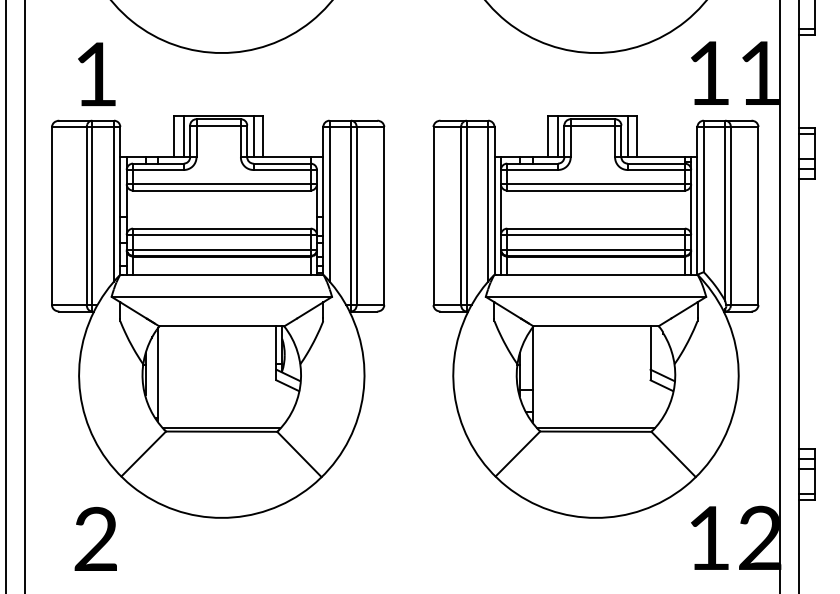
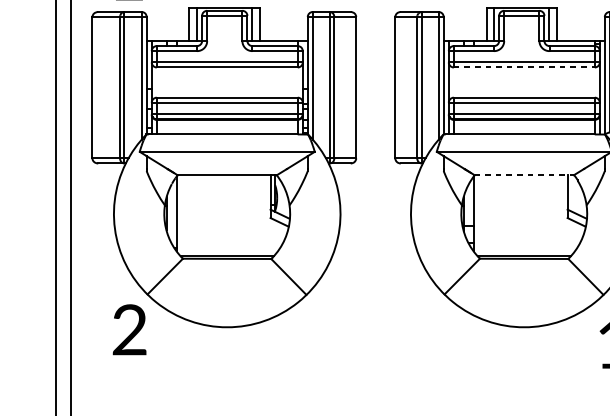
line: (596, 190) -> (524, 67), solid -> dashed
line: (596, 326) -> (524, 175), solid -> dashed
text: (95, 538) -> (129, 329), moved

